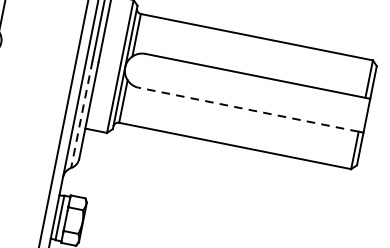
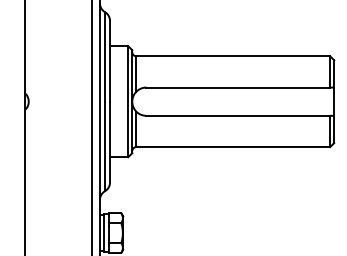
line: (249, 109) -> (238, 115), dashed -> solid
line: (82, 114) -> (105, 146), dashed -> solid

